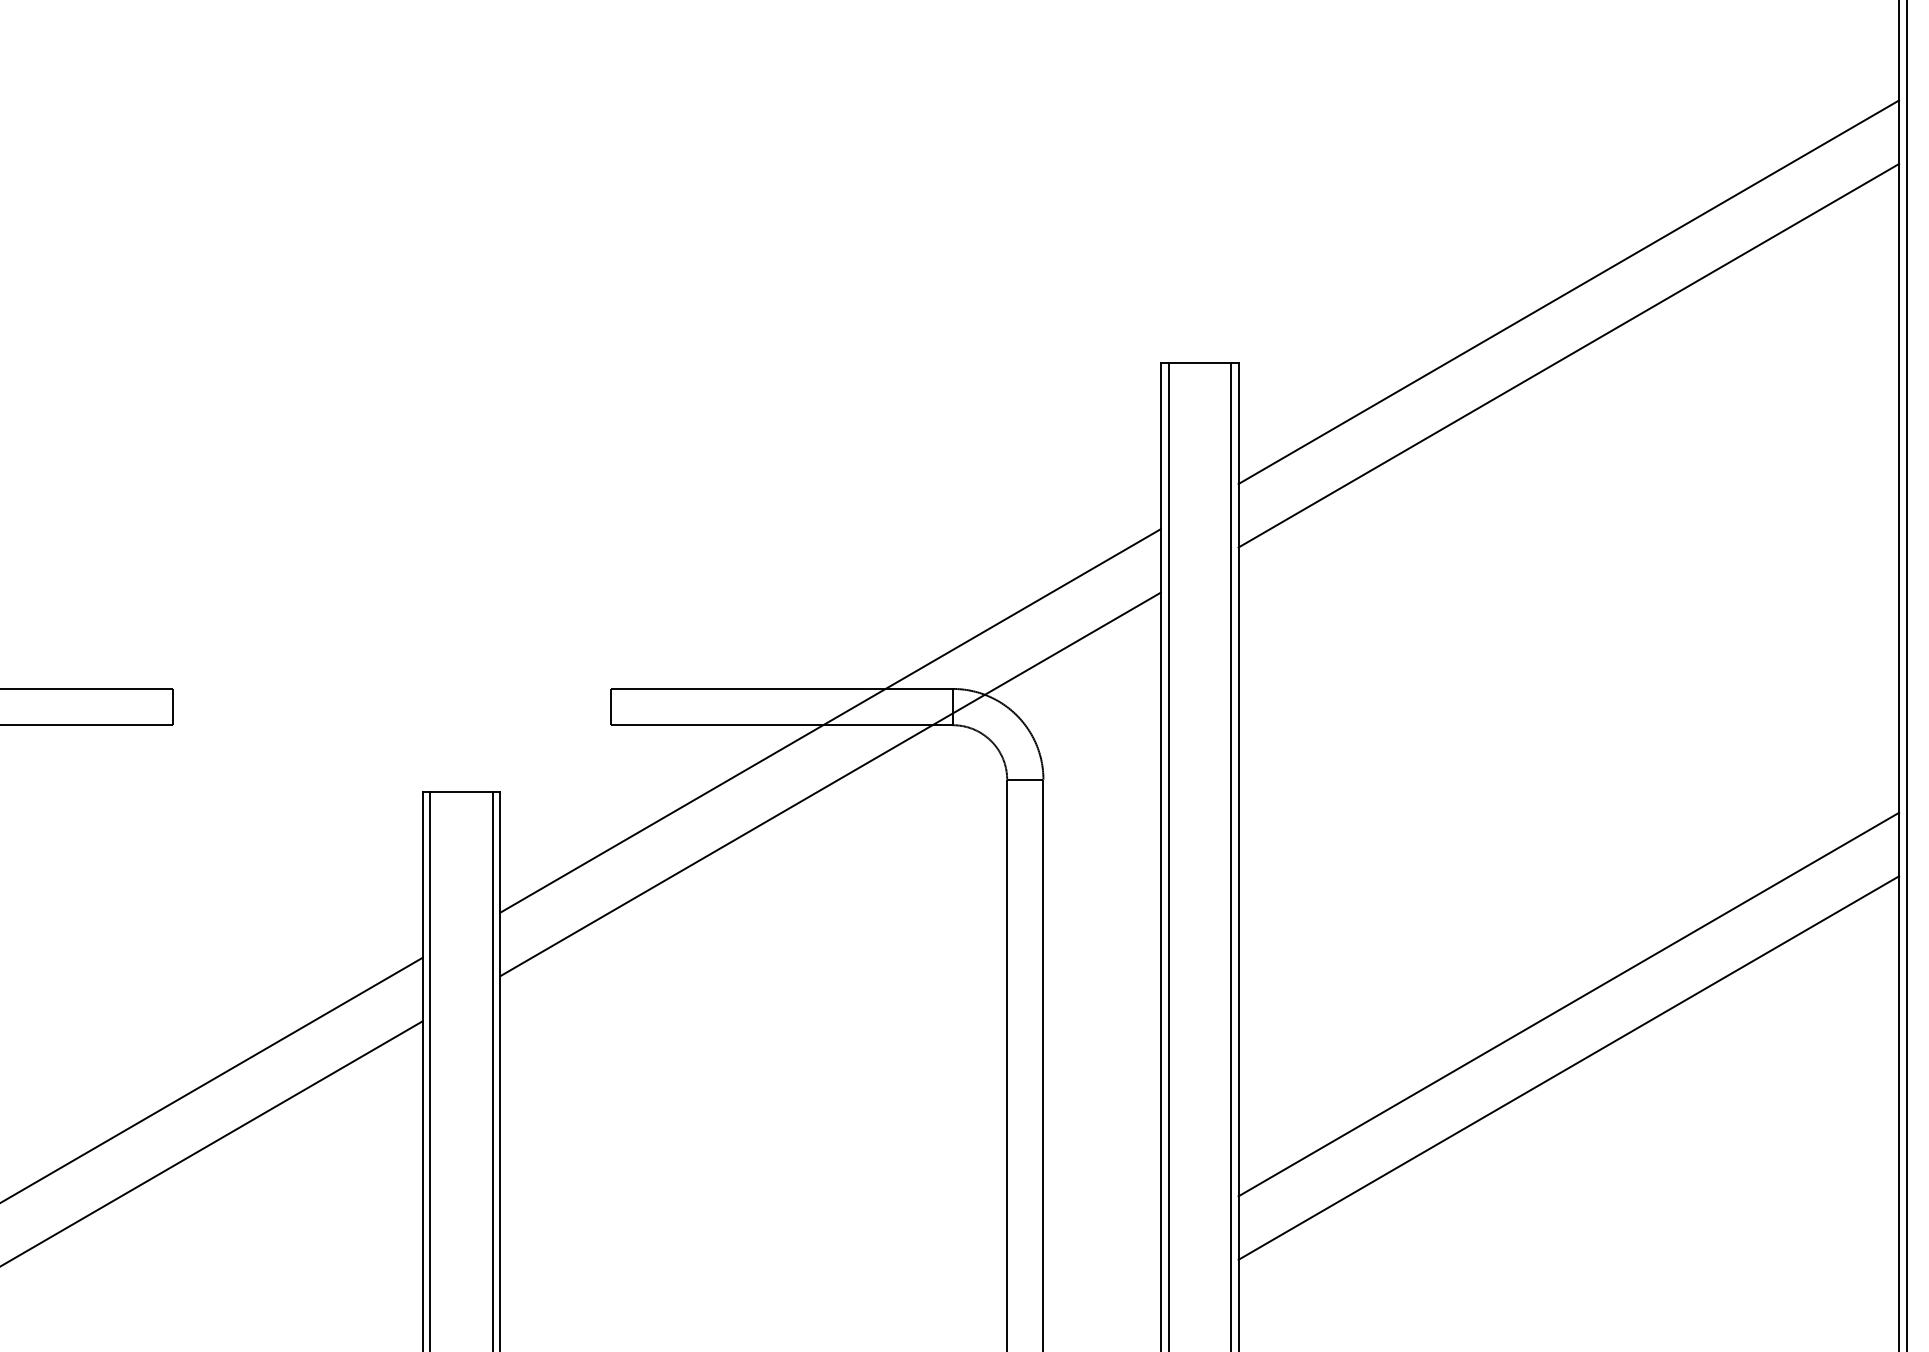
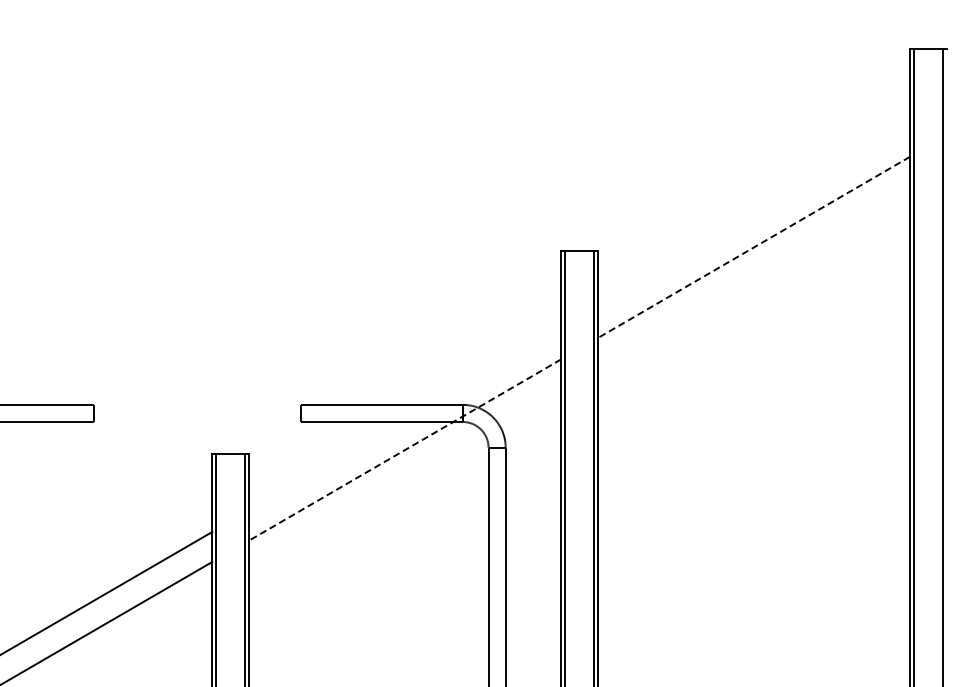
line: (1567, 292) -> (753, 217), removed
line: (1567, 355) -> (753, 247), solid -> dashed
line: (831, 719) -> (405, 419), removed
line: (829, 785) -> (404, 450), solid -> dashed
line: (1567, 1003) -> (753, 553), removed
line: (1567, 1066) -> (753, 583), removed

